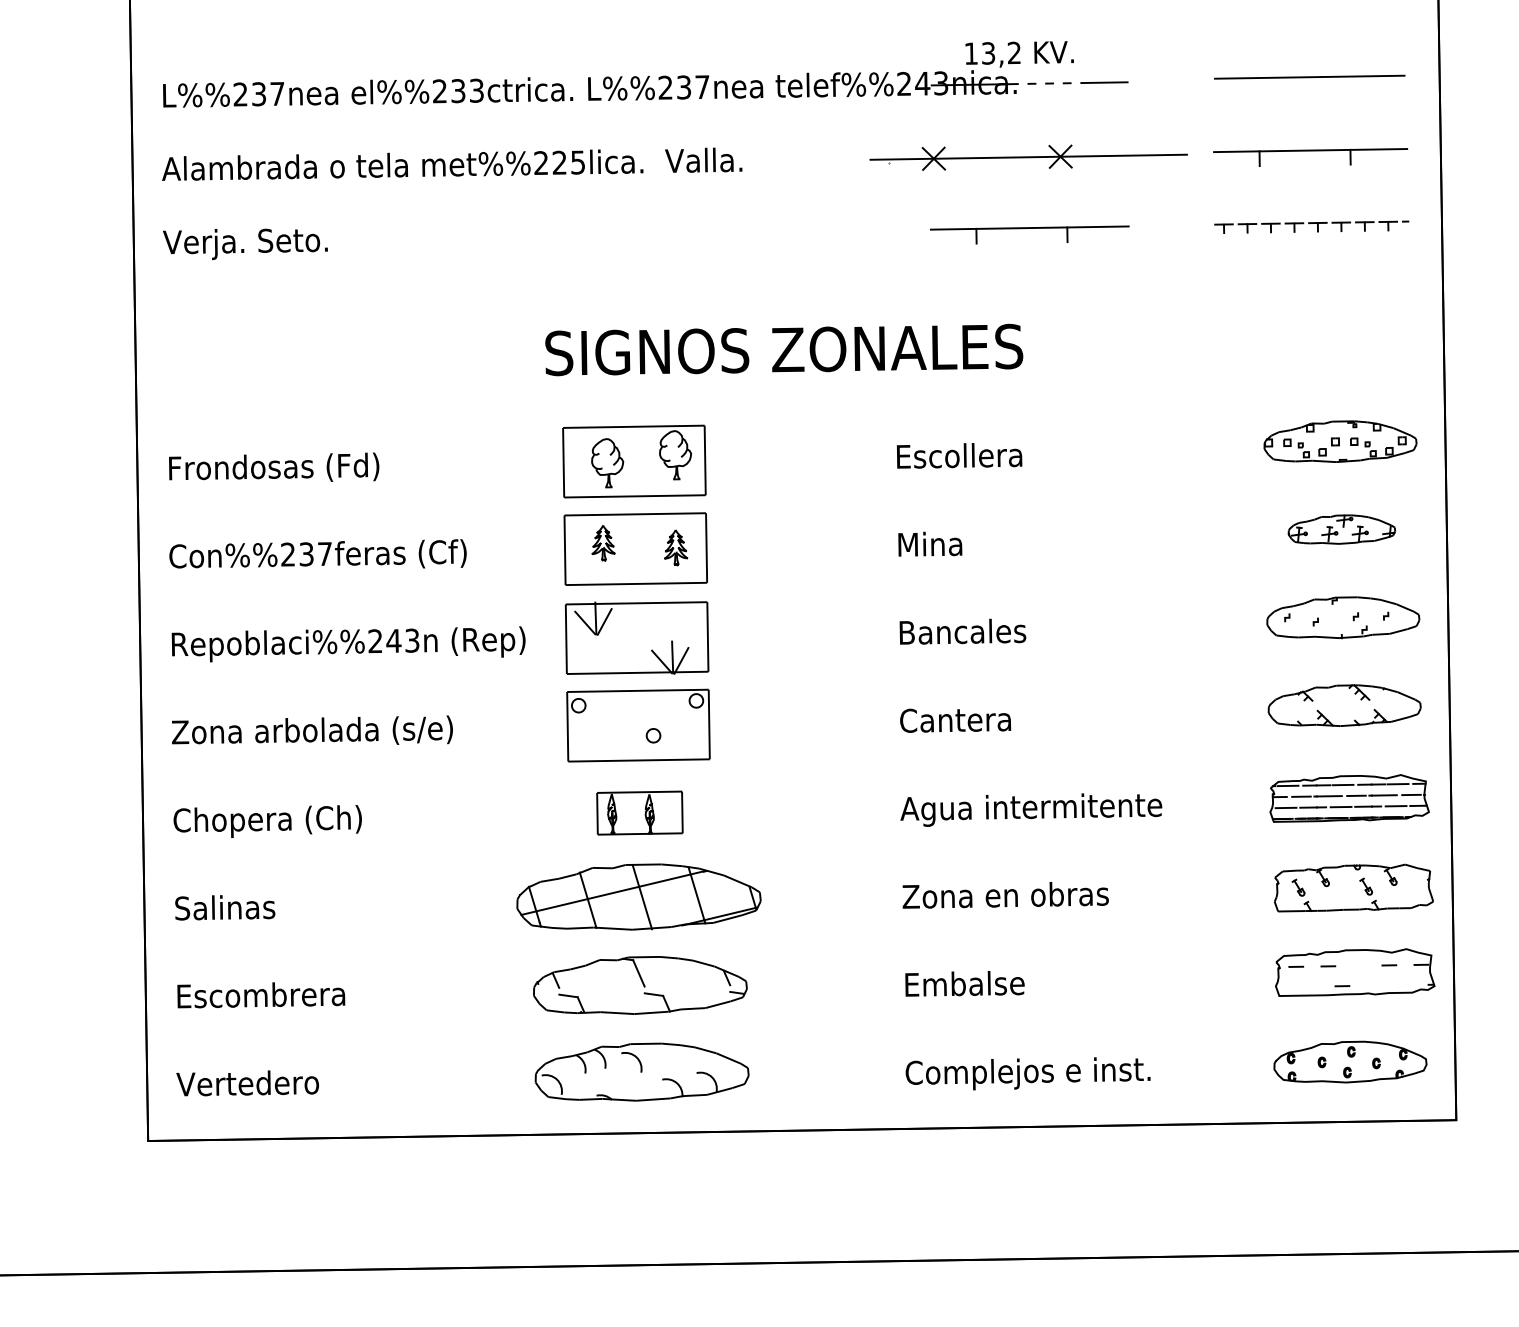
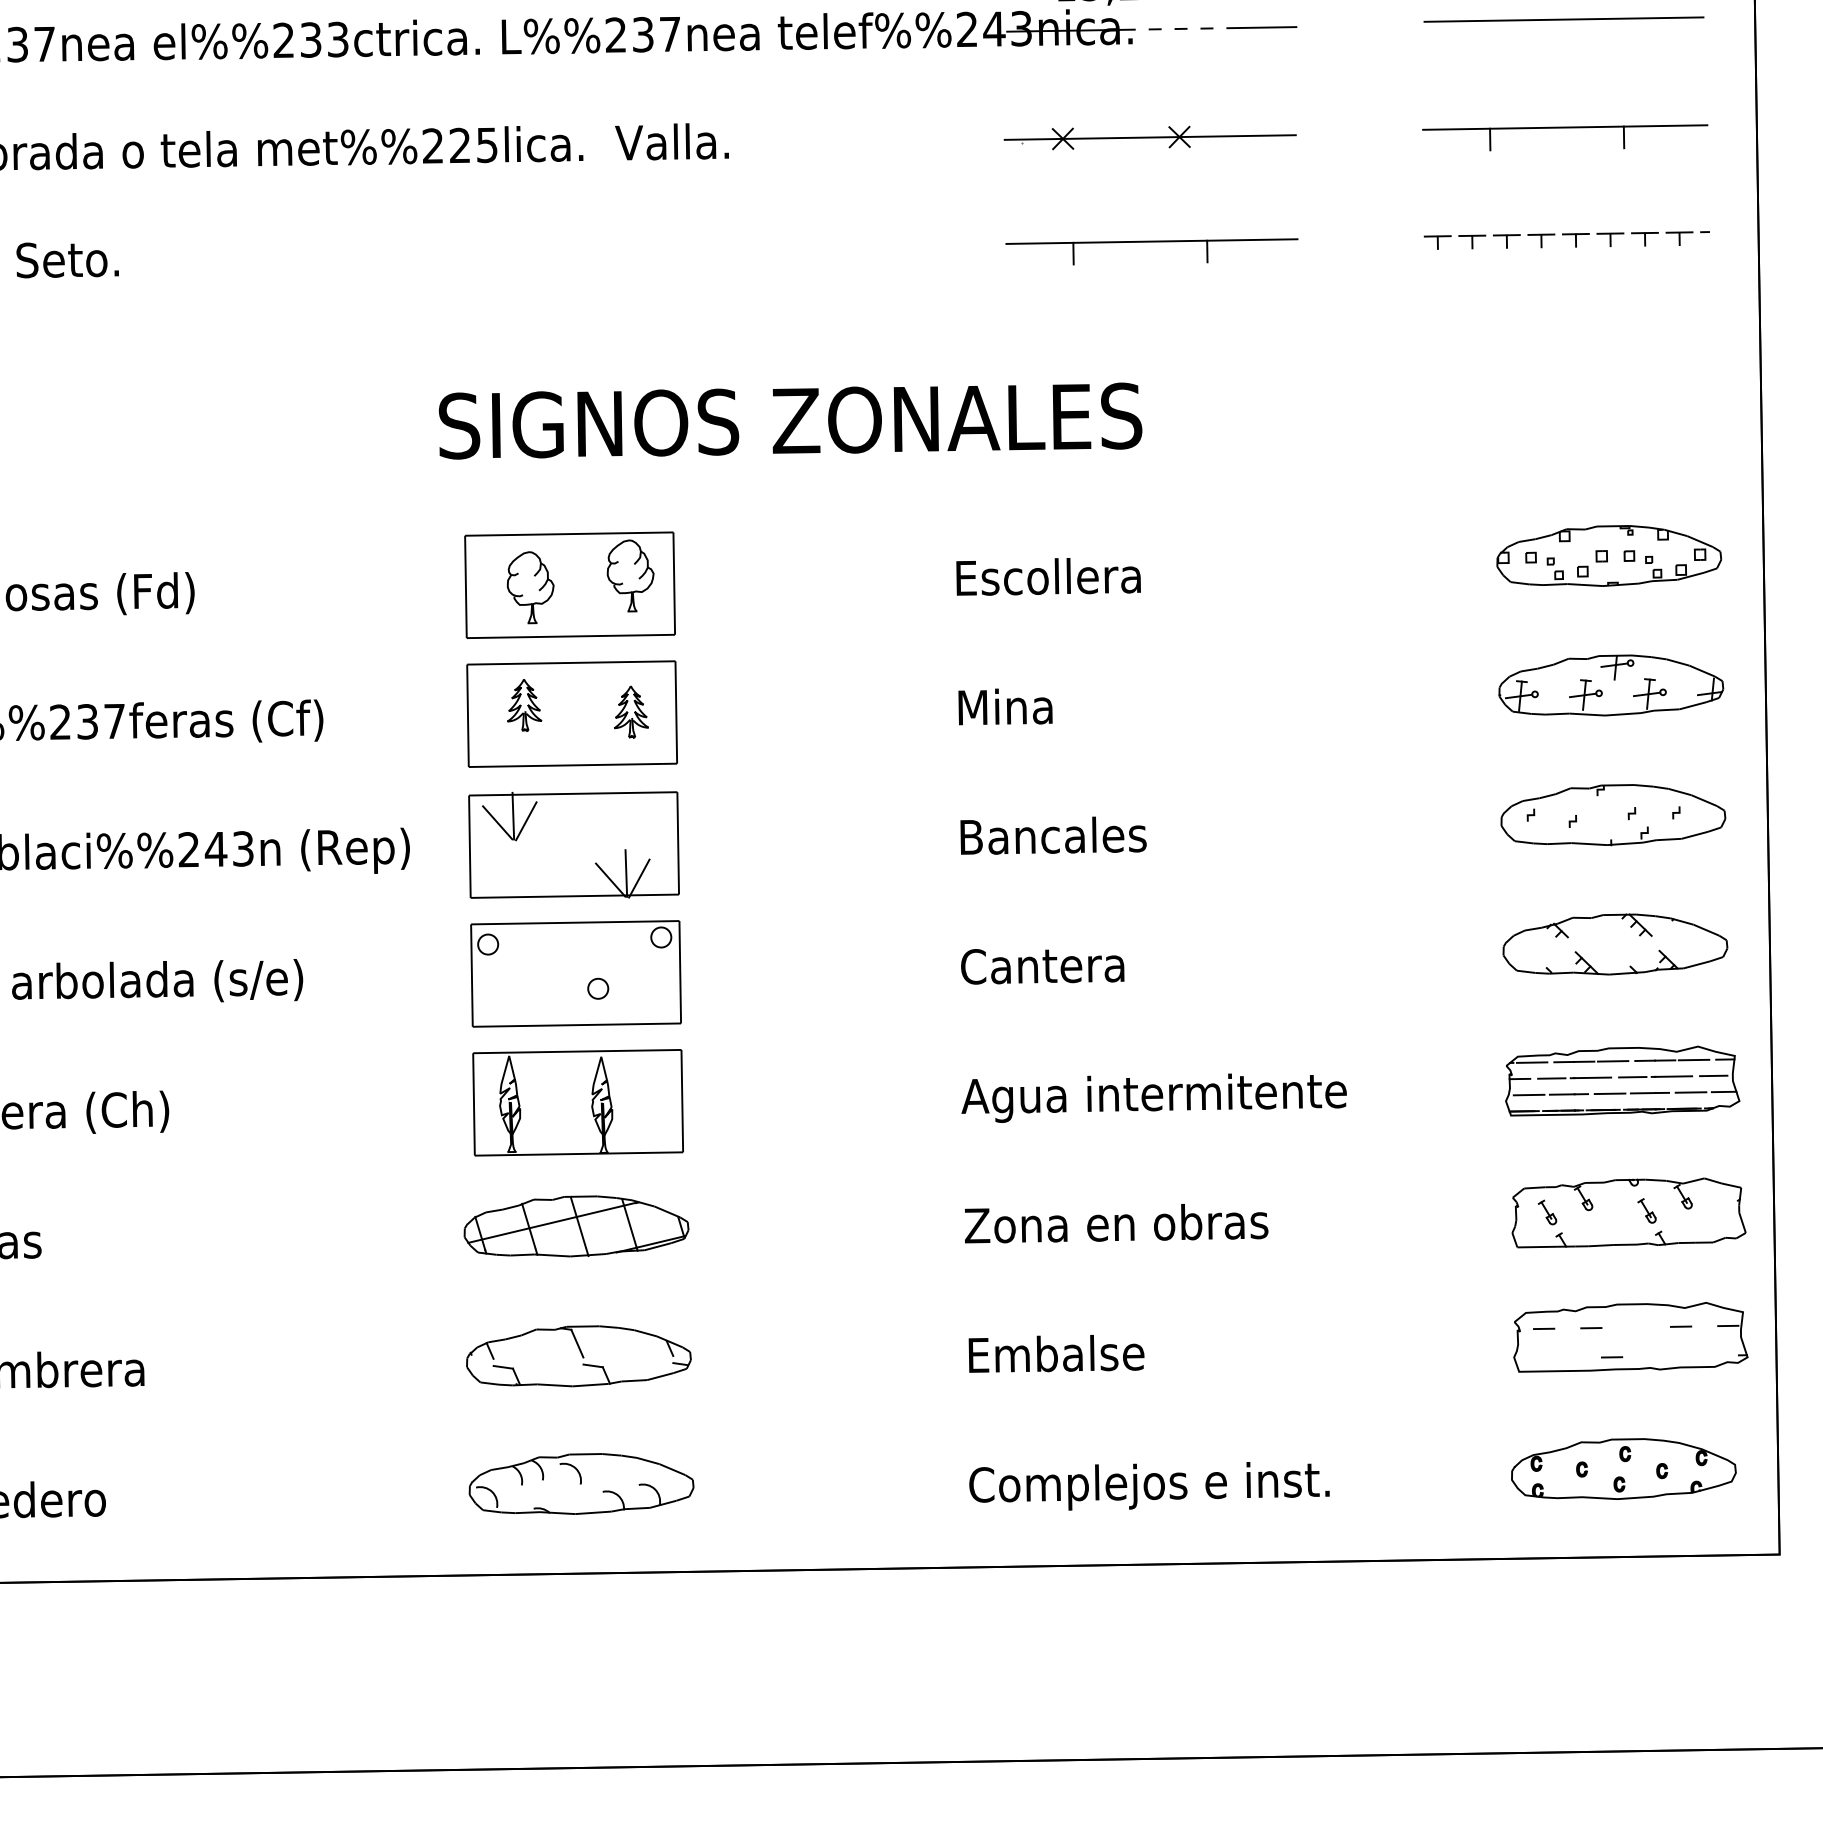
part: (1028, 157) -> (1150, 137), size x0.62
part: (1341, 529) -> (1610, 685), size x1.43
part: (639, 812) -> (577, 1101), size x1.67
part: (638, 897) -> (576, 1226), size x0.62
part: (640, 985) -> (579, 1356), size x0.71
part: (642, 1072) -> (581, 1484), size x0.71

